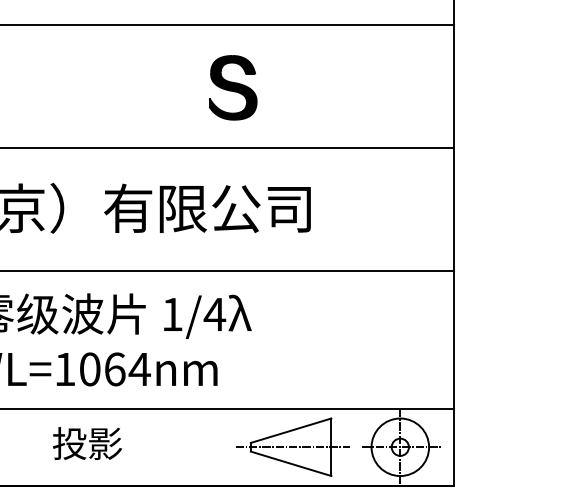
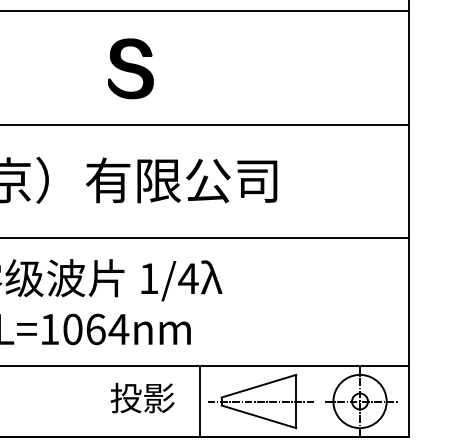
part: (233, 87) -> (131, 68), moved
text: (87, 443) -> (142, 398), moved
line: (227, 446) -> (200, 400), added

